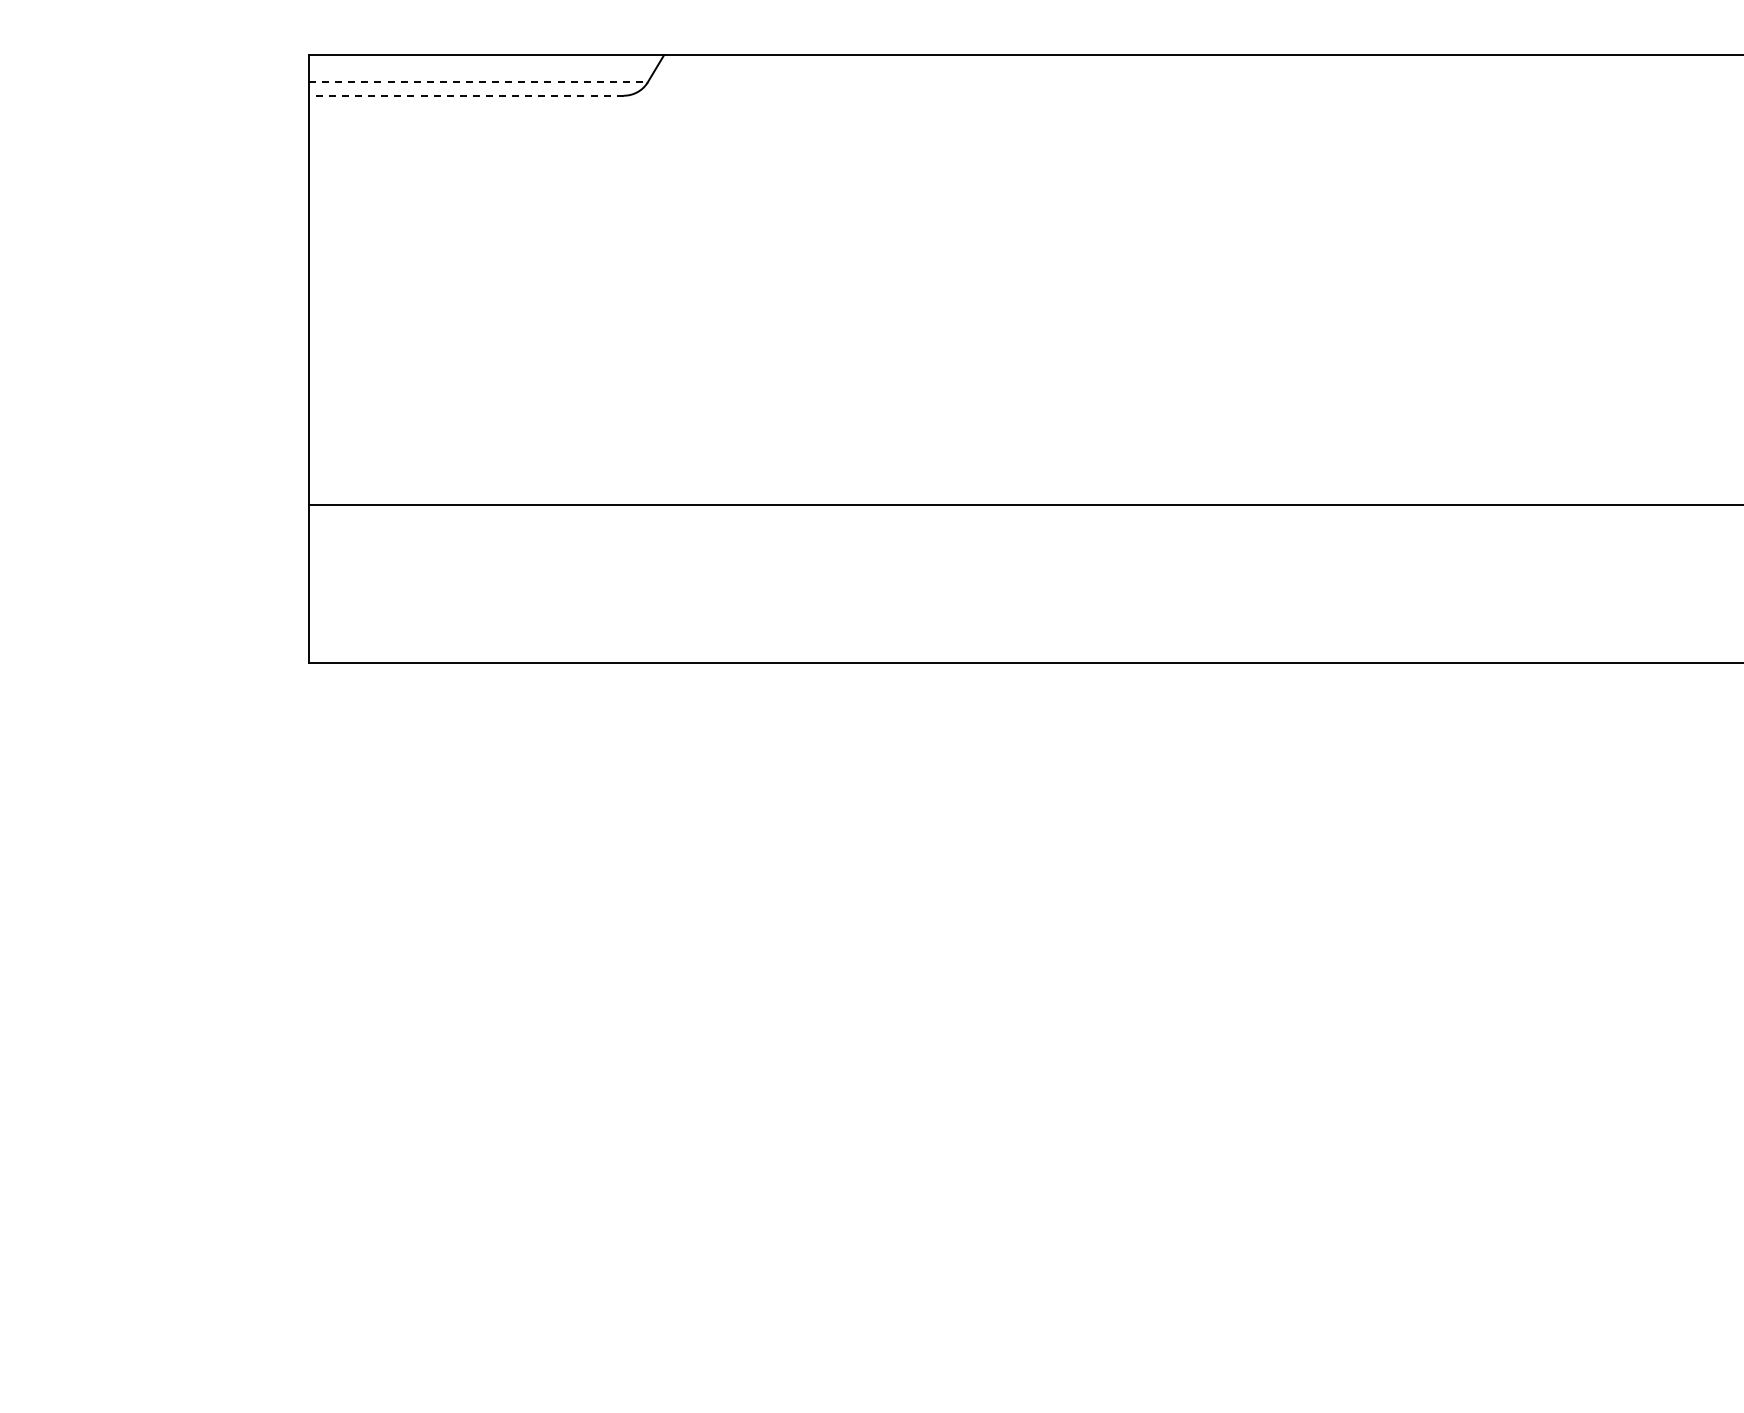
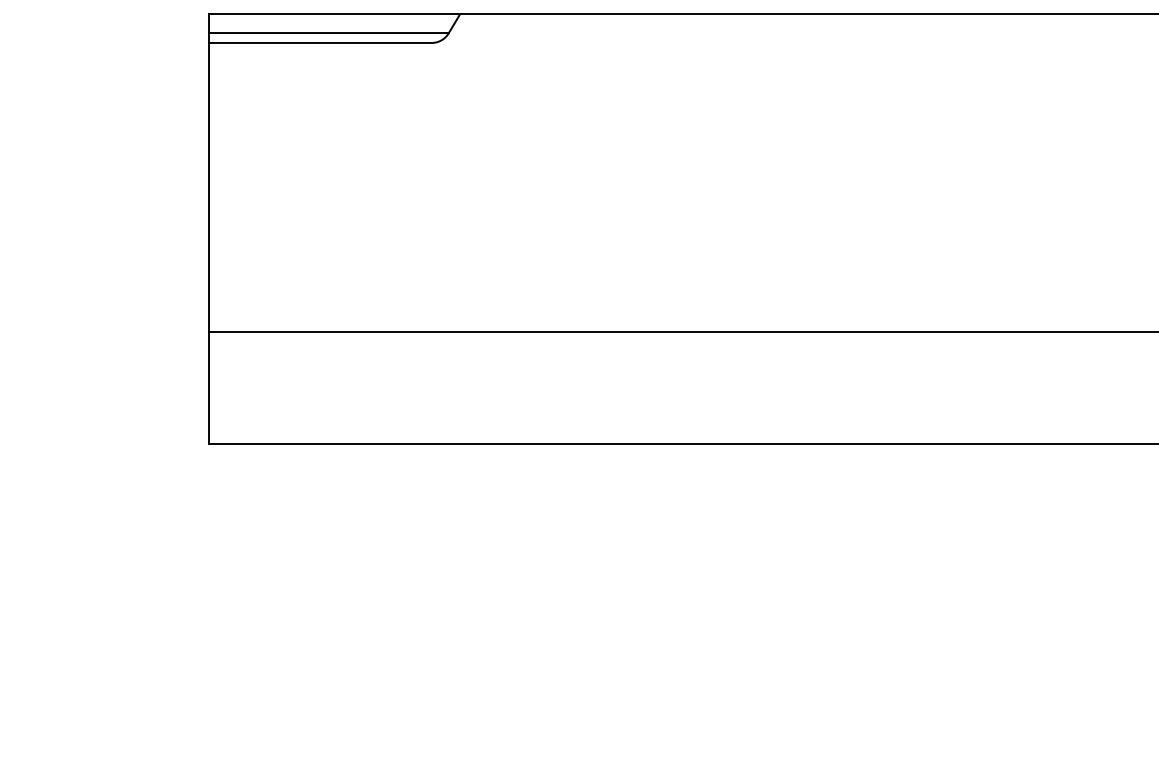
line: (478, 82) -> (328, 33), dashed -> solid
line: (465, 95) -> (319, 42), dashed -> solid

